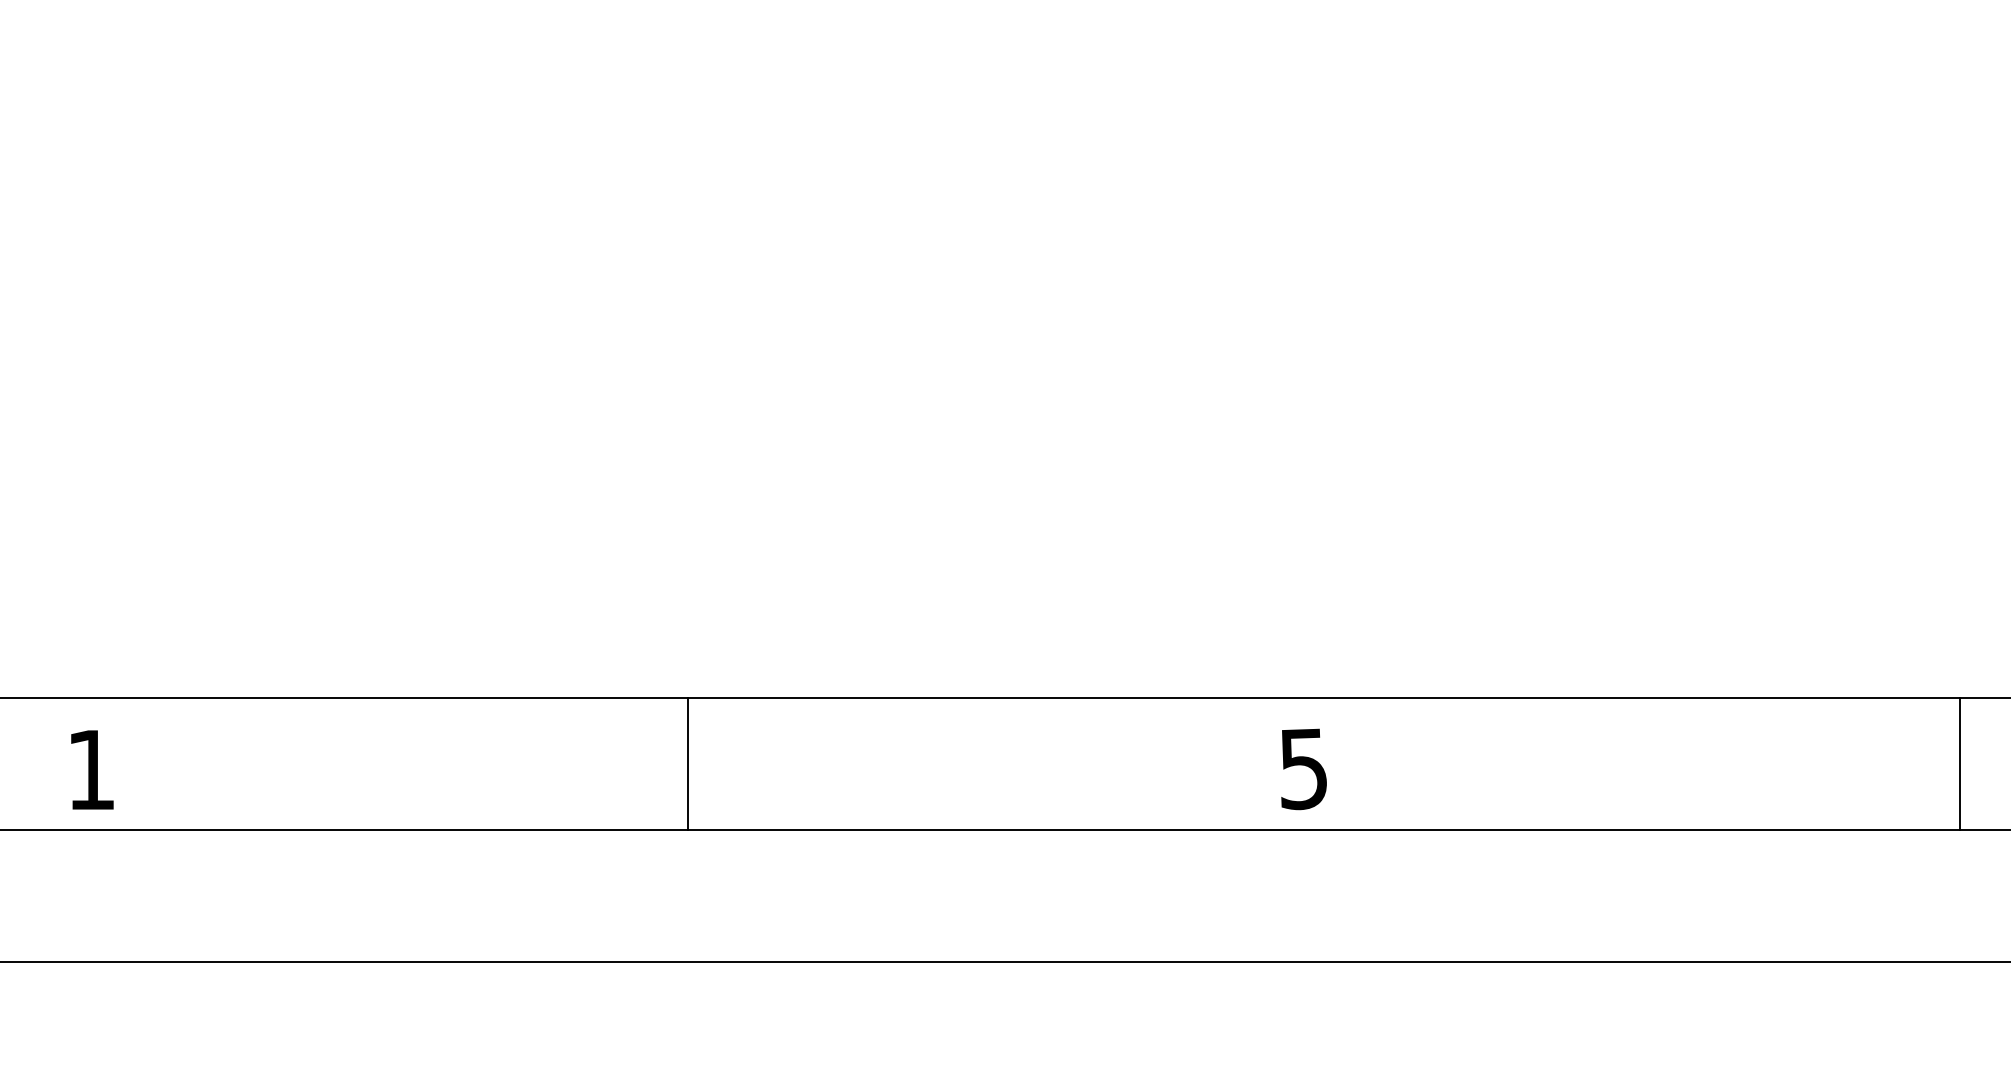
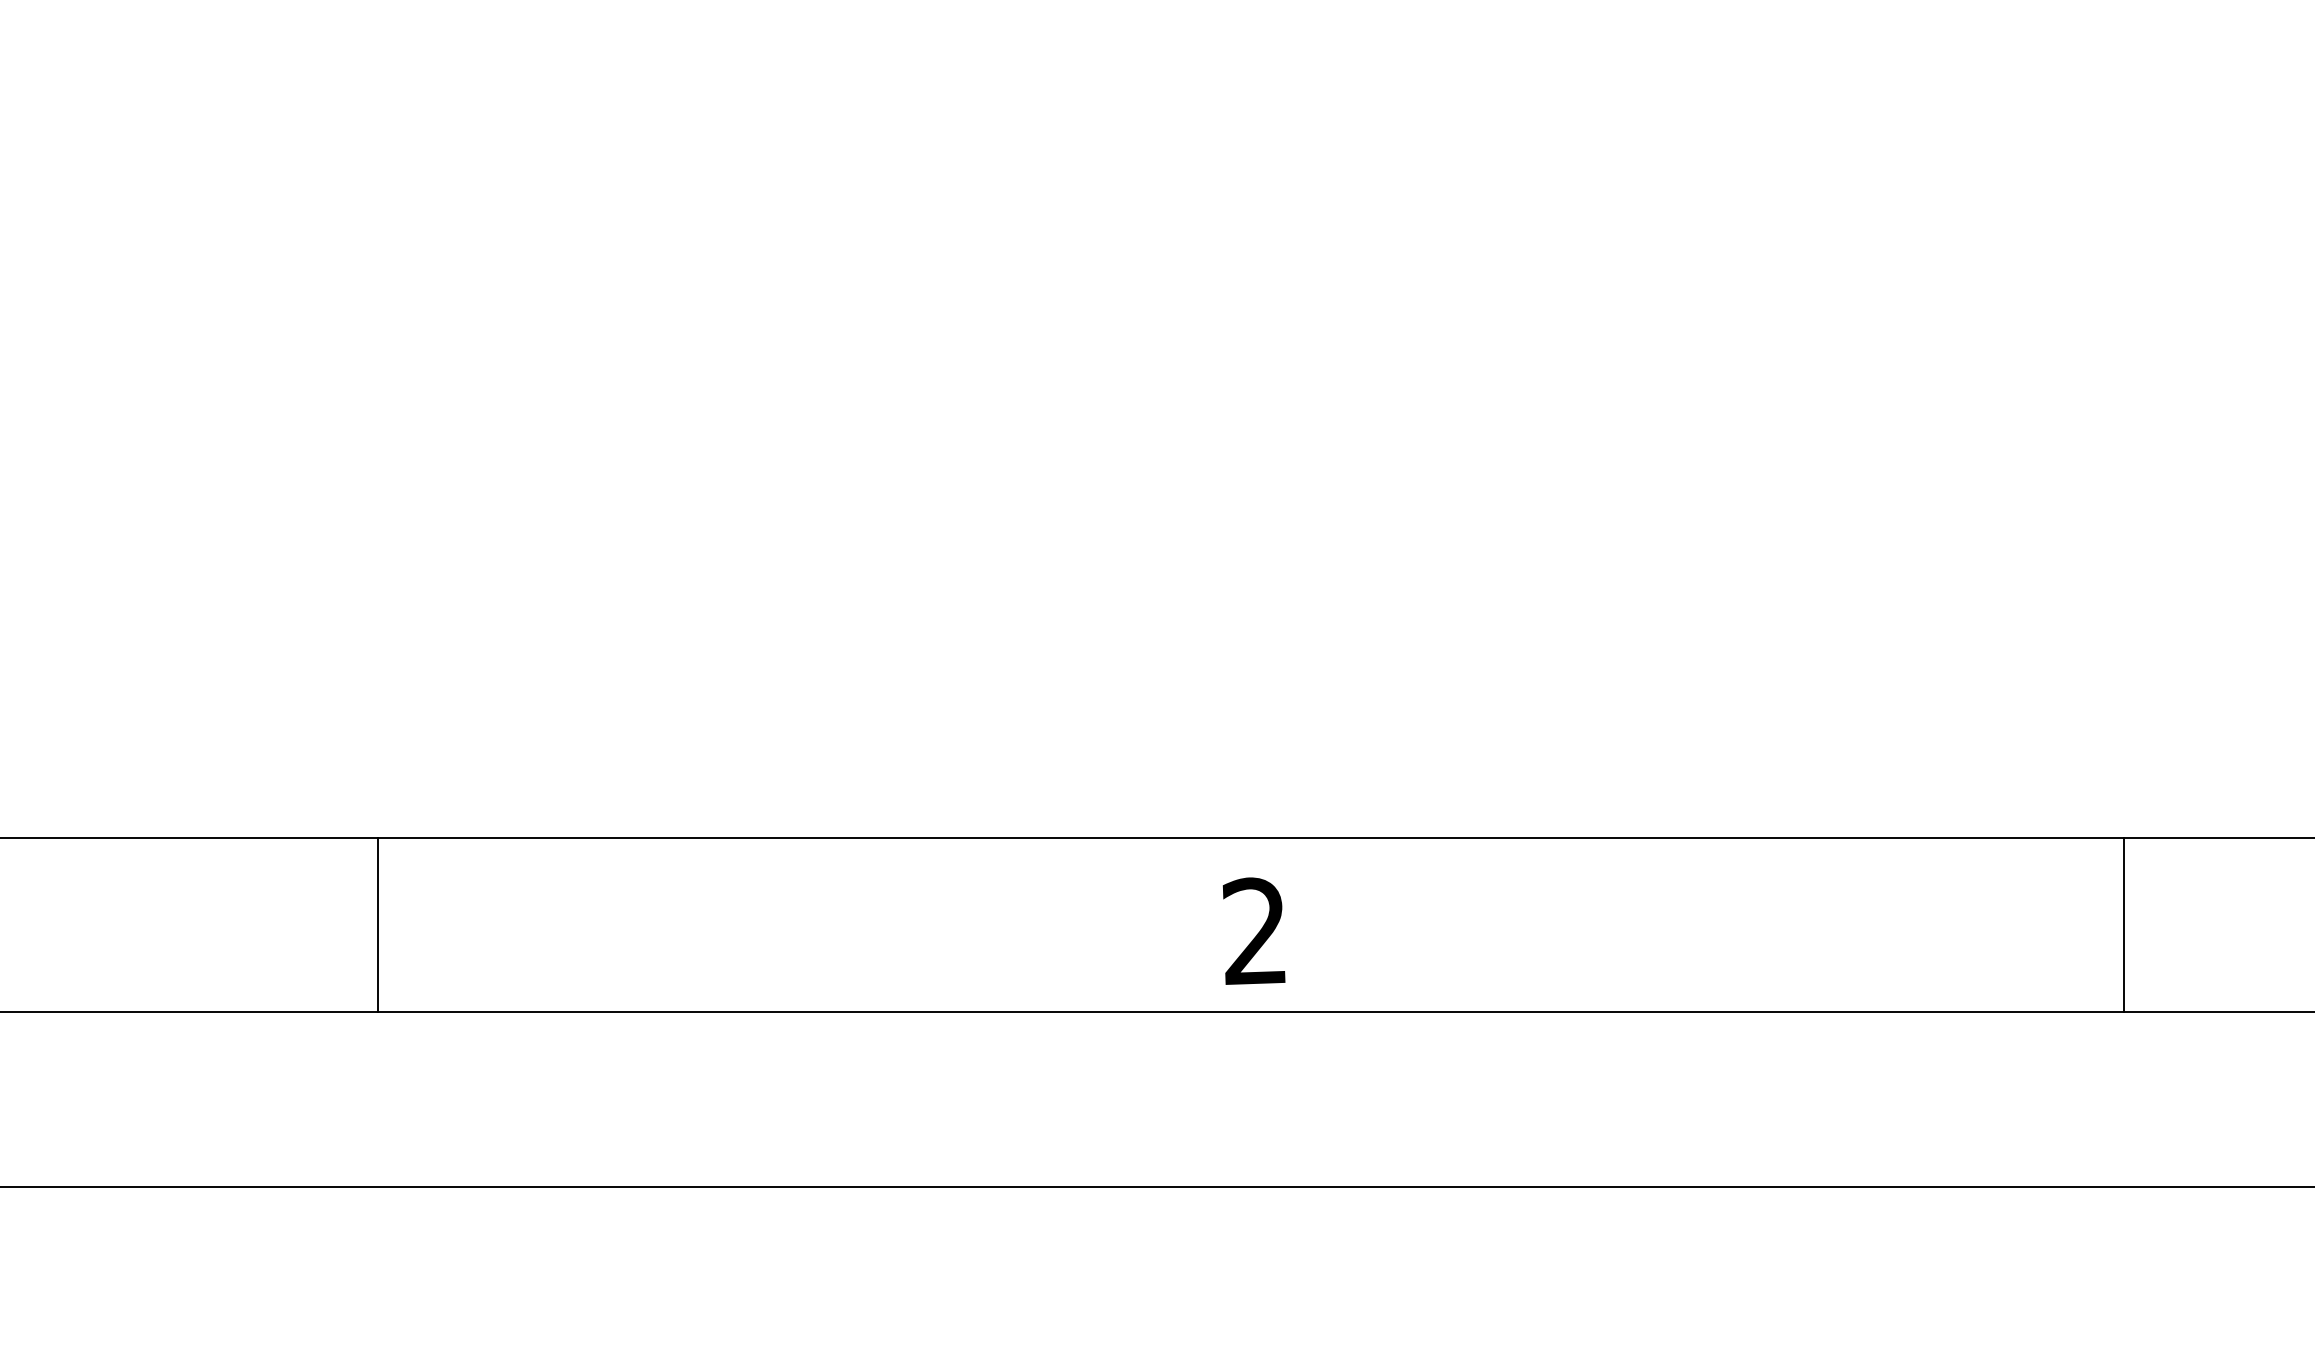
line: (687, 764) -> (377, 925), moved
text: (1302, 769) -> (1253, 932), 5 -> 2

